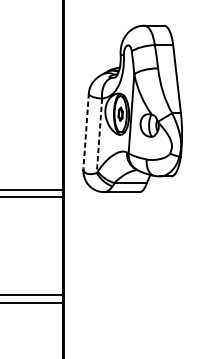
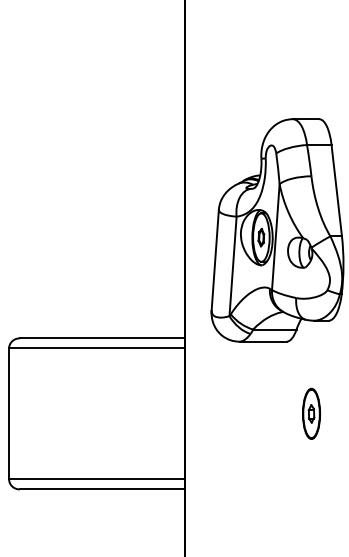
line: (86, 131) -> (215, 260), dashed -> solid
line: (99, 135) -> (233, 266), dashed -> solid
part: (158, 245) -> (311, 413), added

